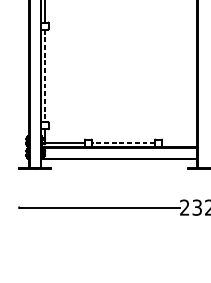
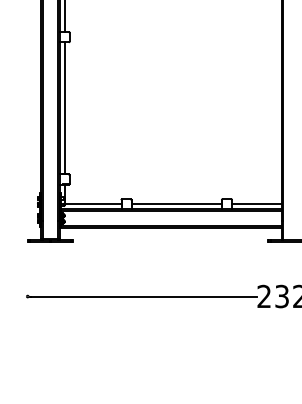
line: (44, 76) -> (64, 108), dashed -> solid
line: (123, 143) -> (176, 204), dashed -> solid
line: (180, 143) -> (257, 204), added

